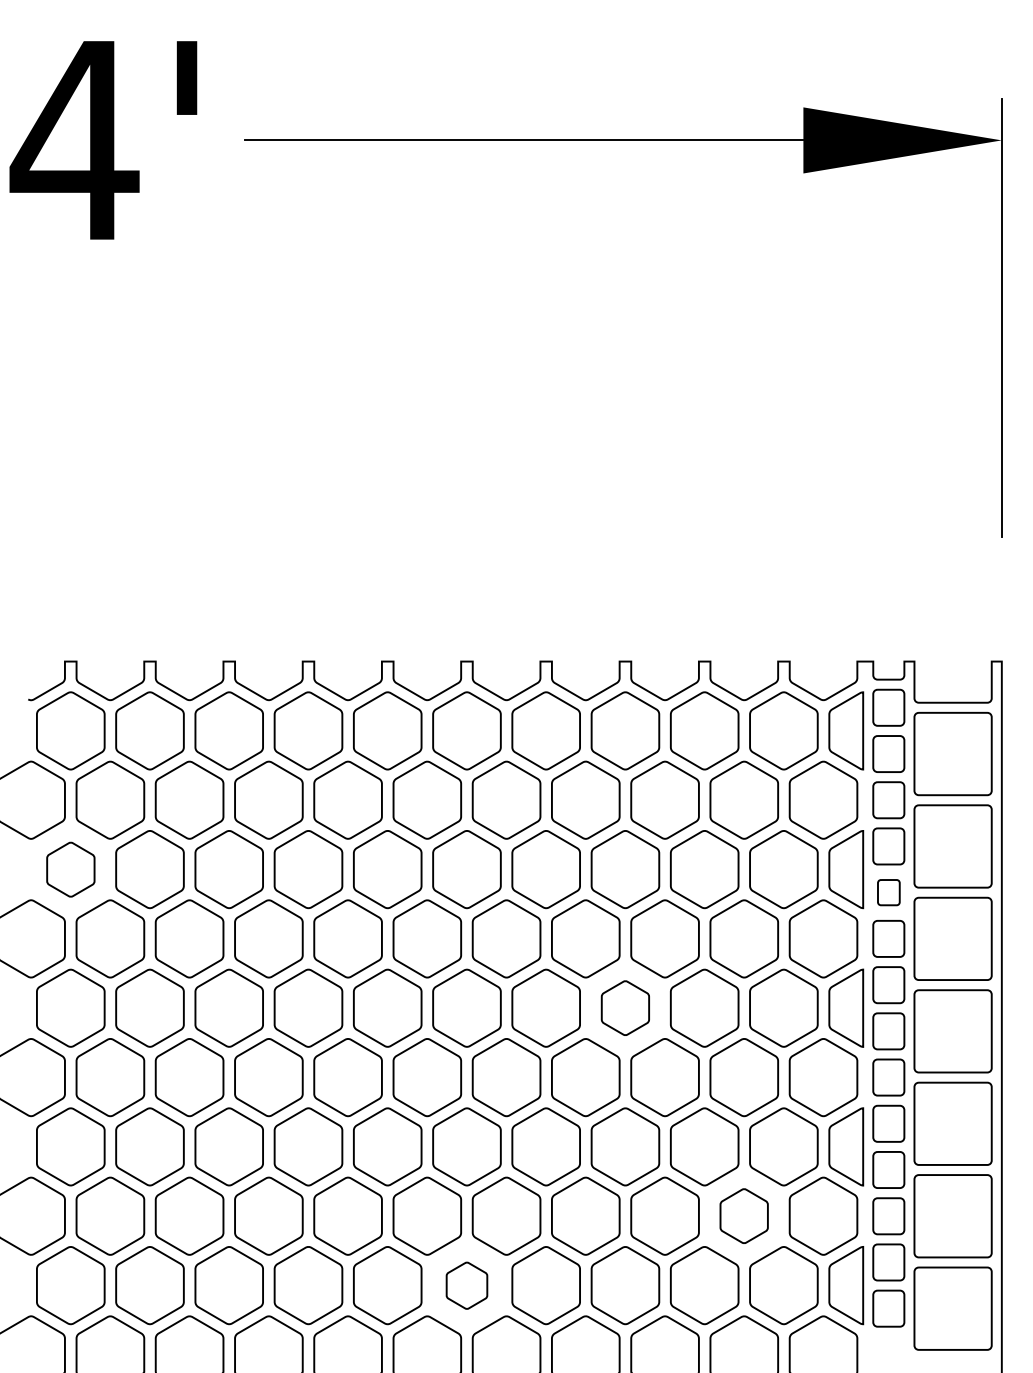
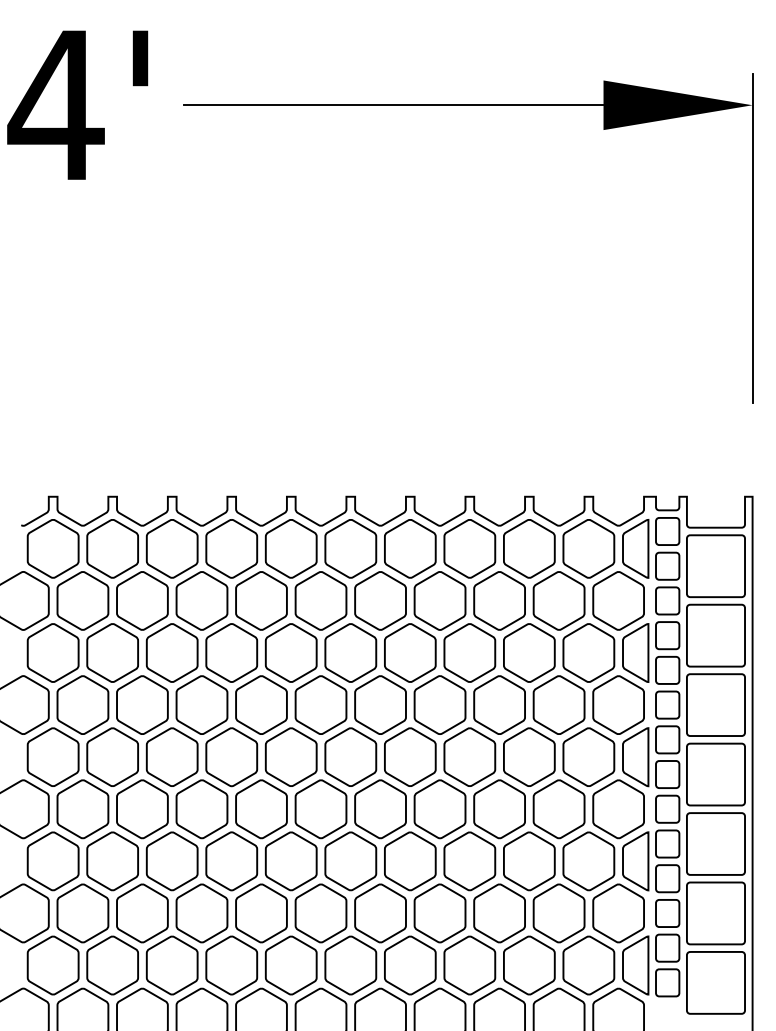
part: (70, 869) -> (52, 652), size x1.43
part: (888, 892) -> (667, 670), size x1.43
part: (625, 1007) -> (469, 756), size x1.43
part: (743, 1215) -> (558, 912), size x1.43
part: (466, 1285) -> (350, 965), size x1.67

